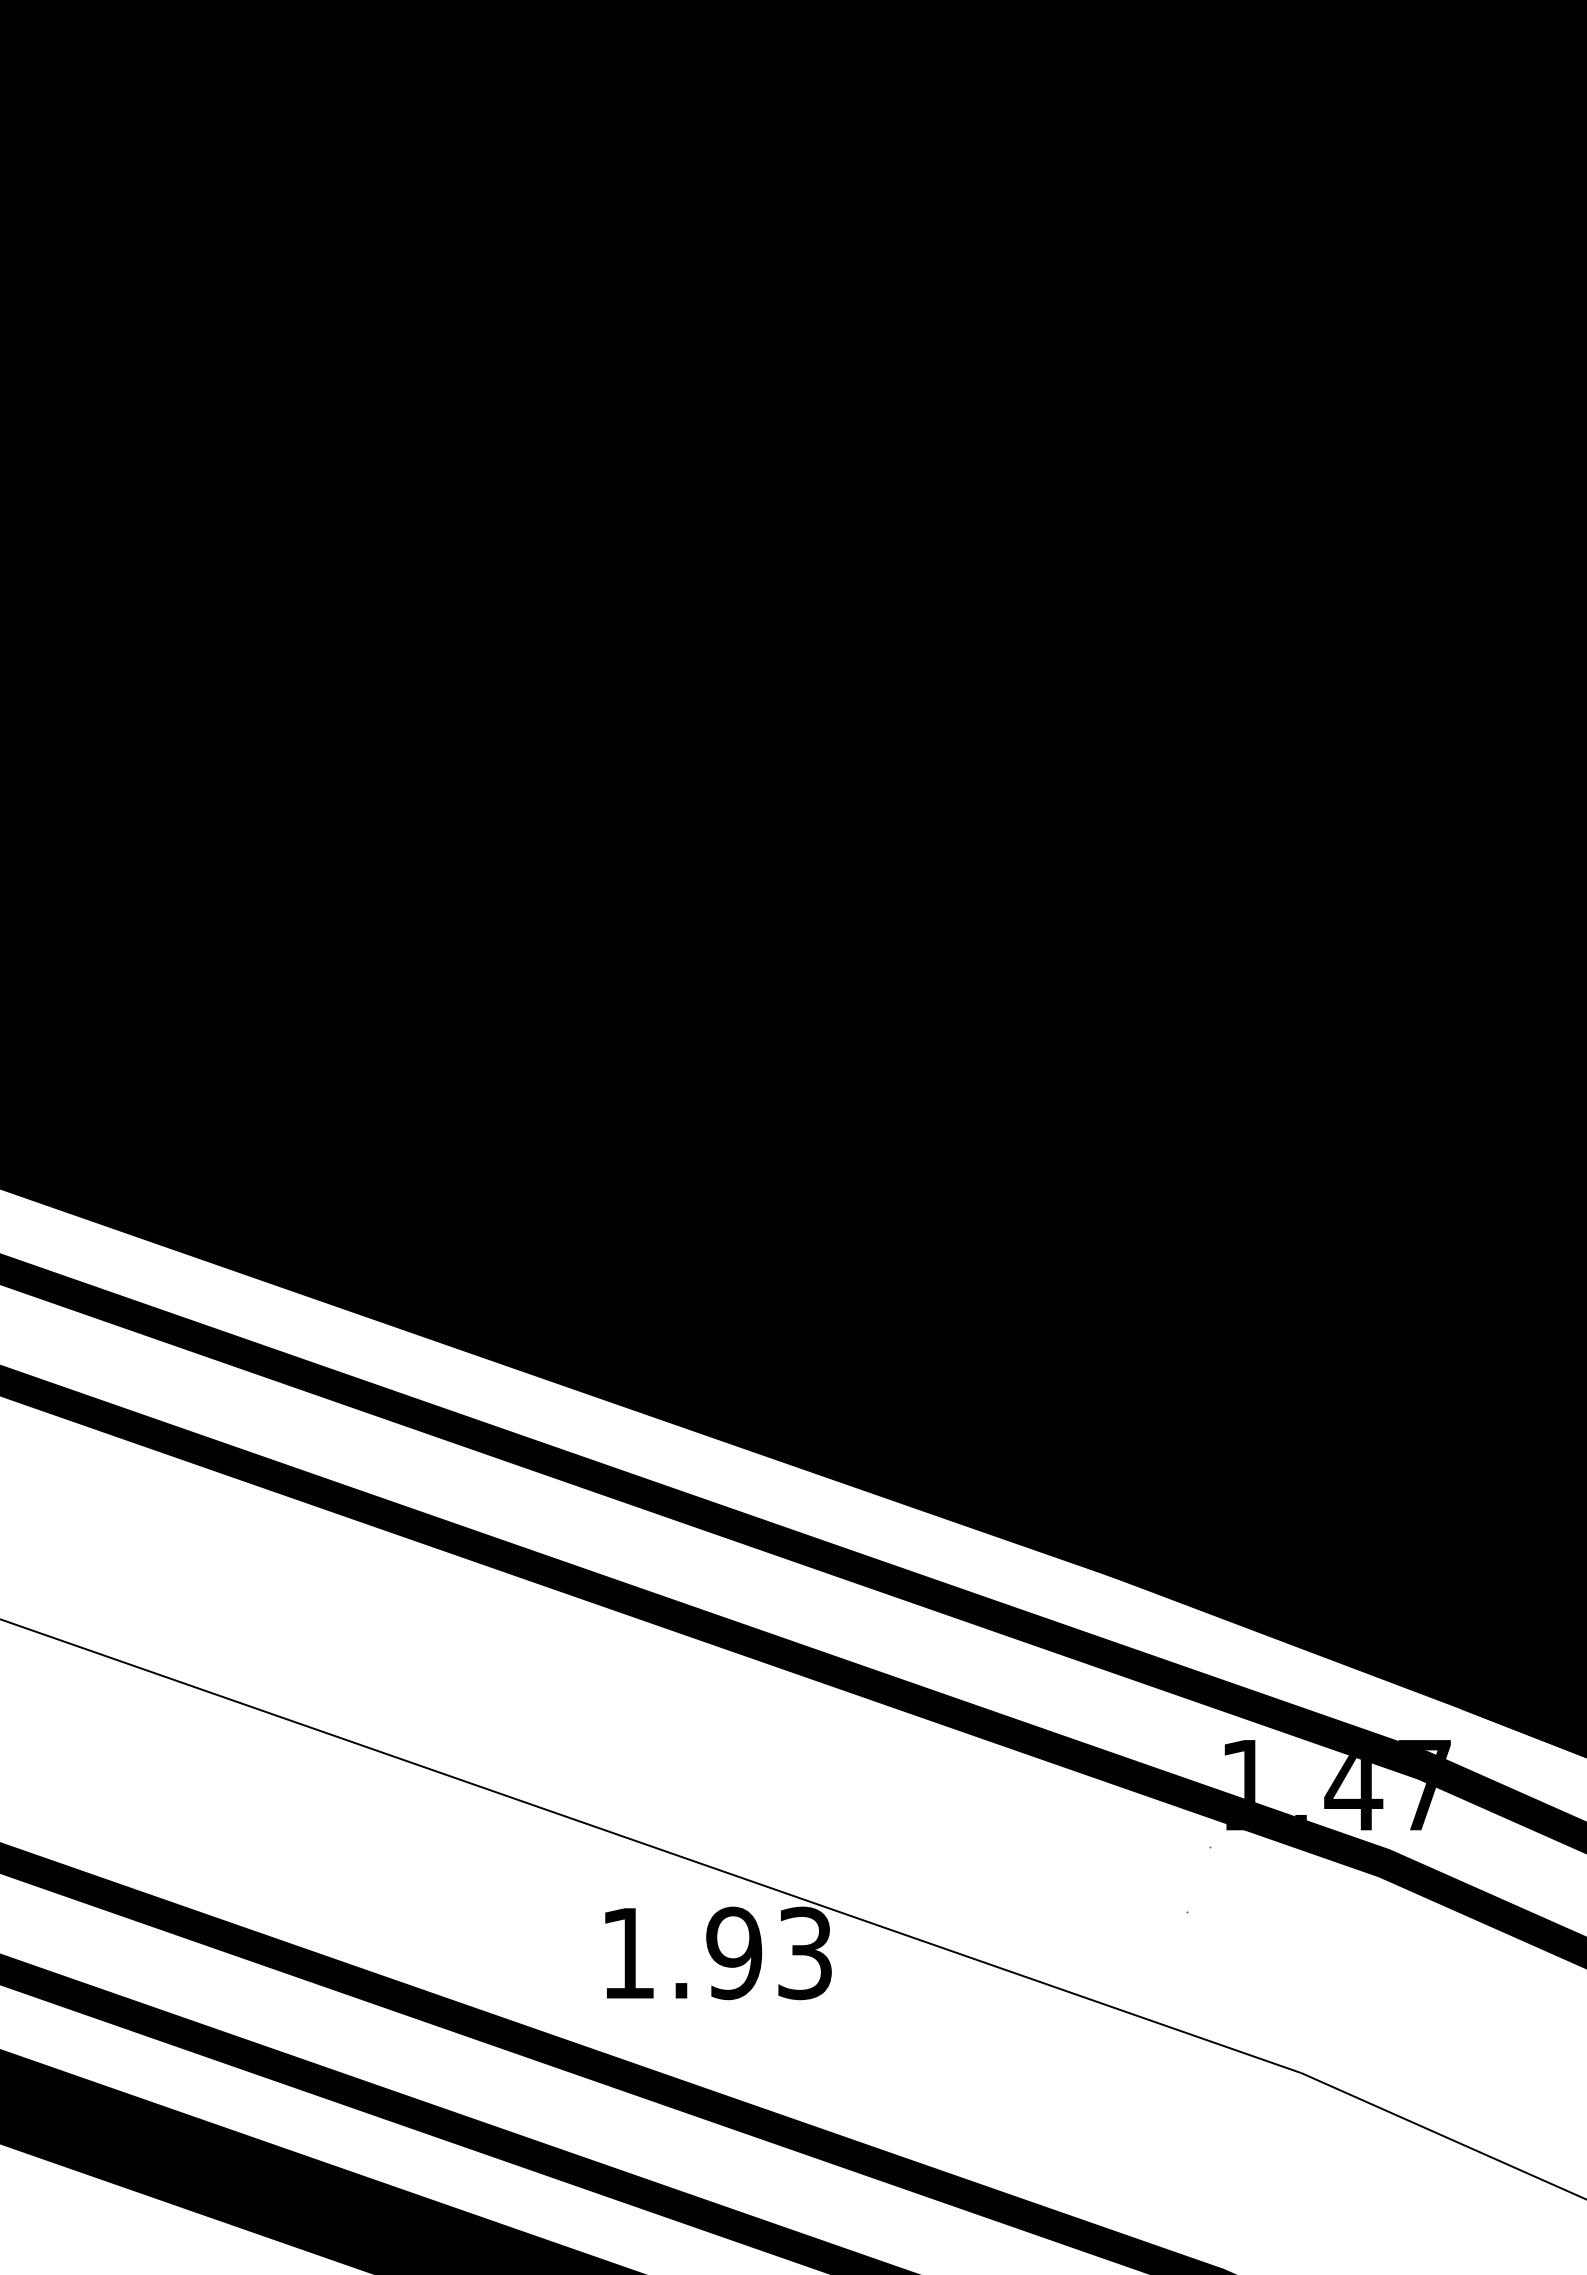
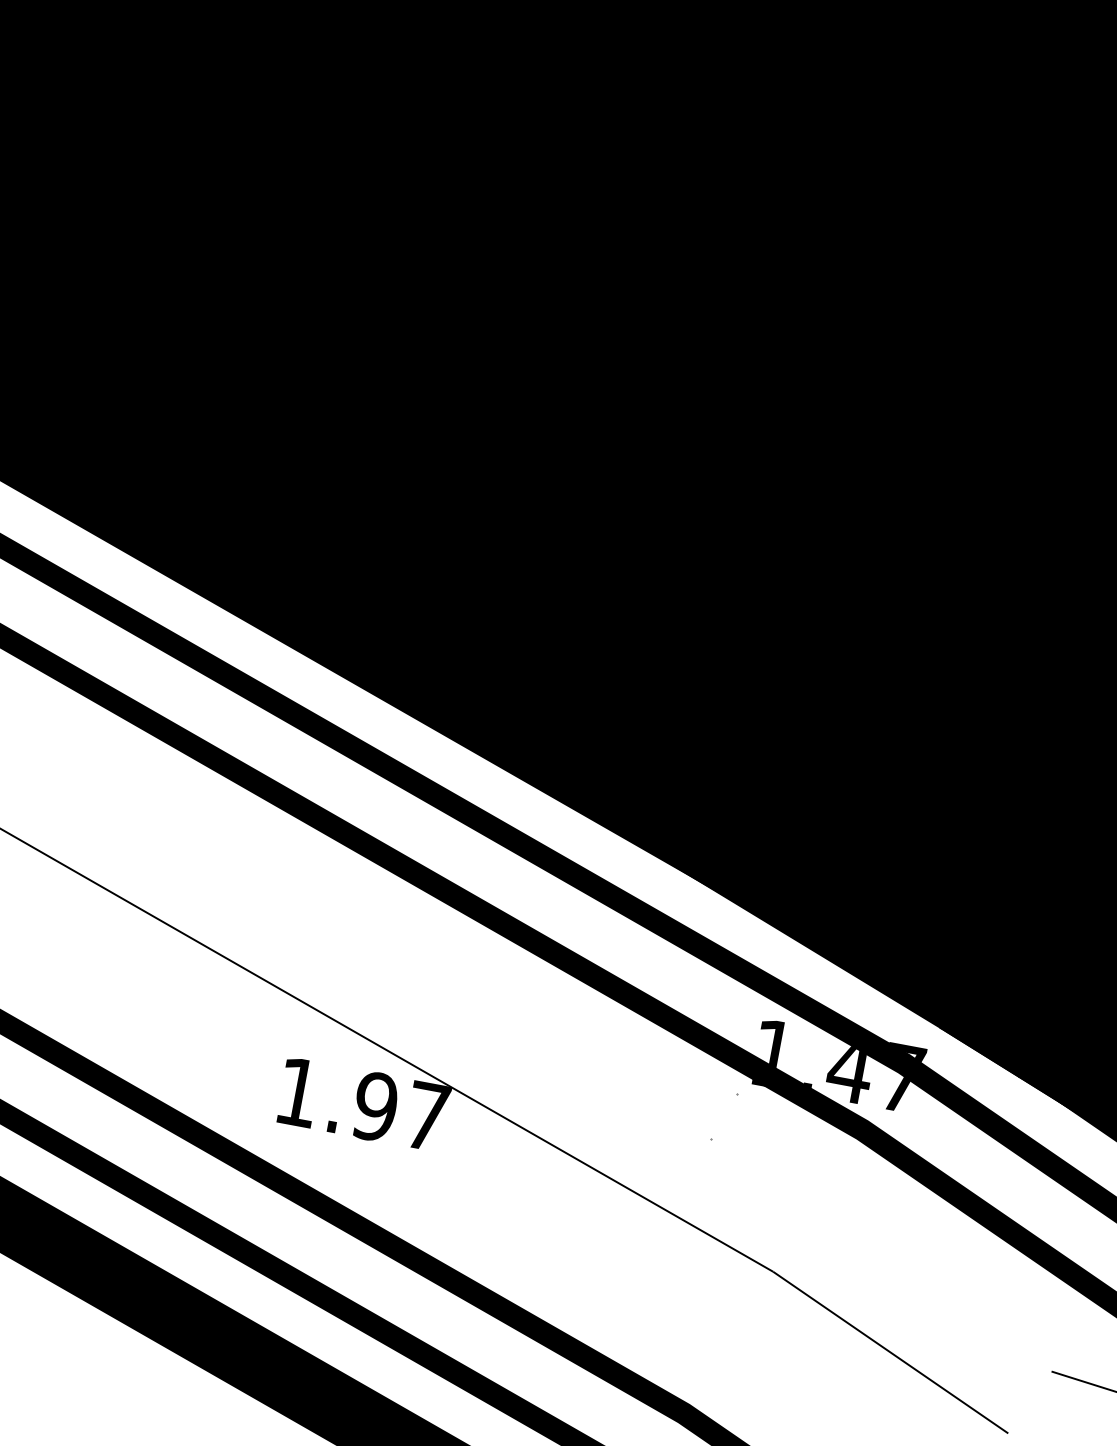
text: (804, 1953) -> (426, 1116), 1.93 -> 1.97

